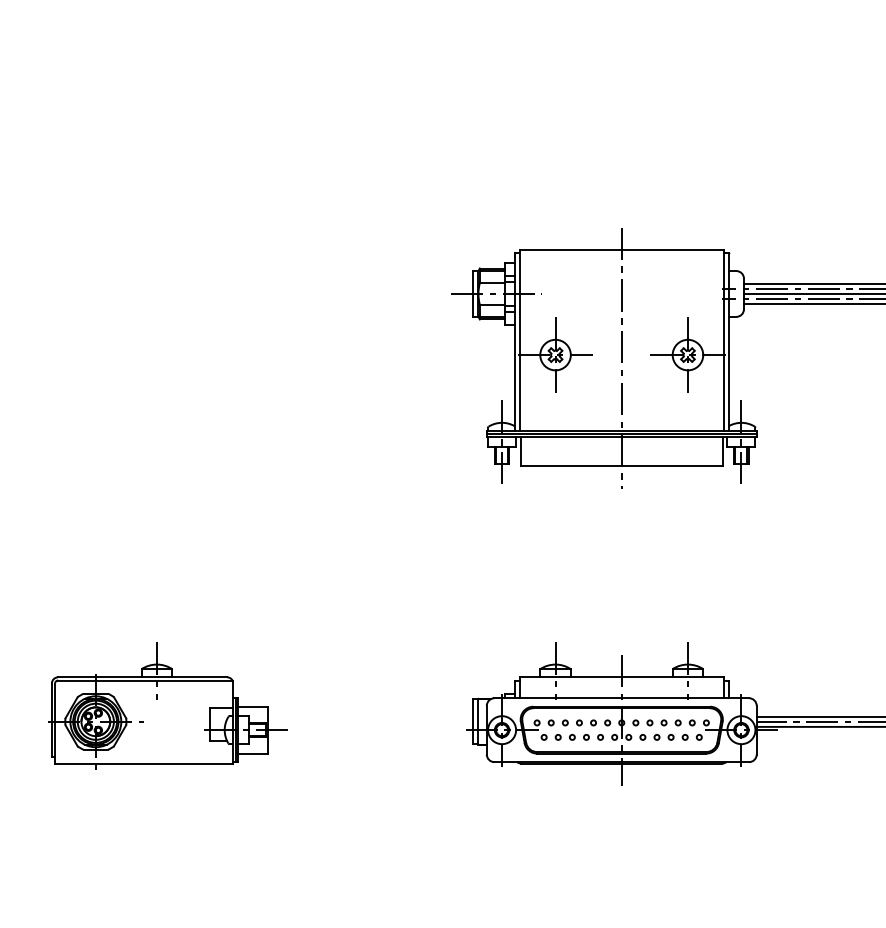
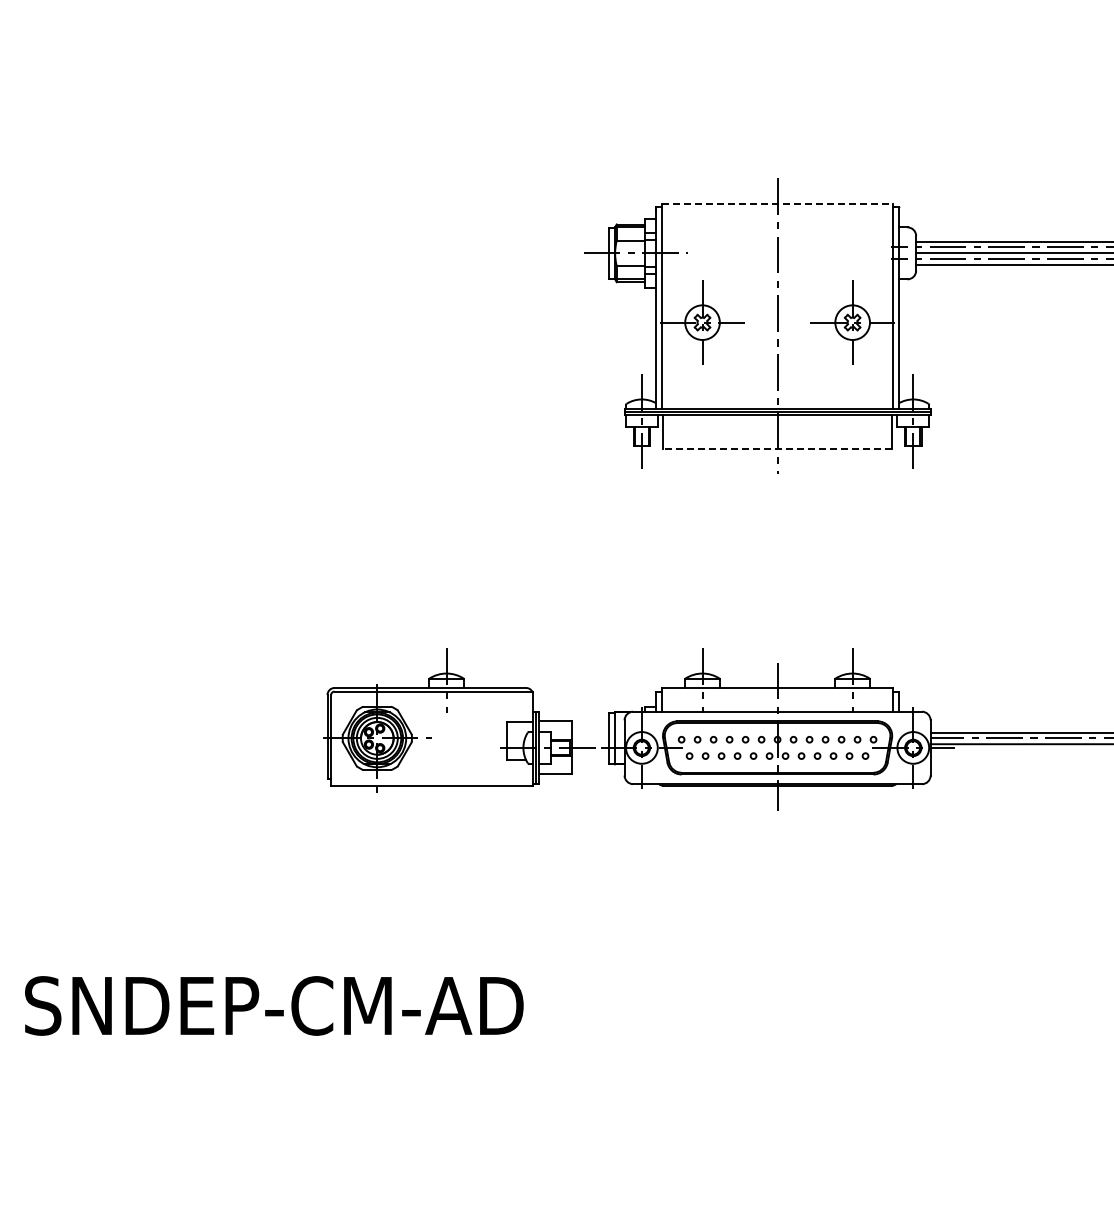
line: (622, 249) -> (778, 203), solid -> dashed
line: (621, 466) -> (777, 448), solid -> dashed
part: (168, 705) -> (459, 720), moved

